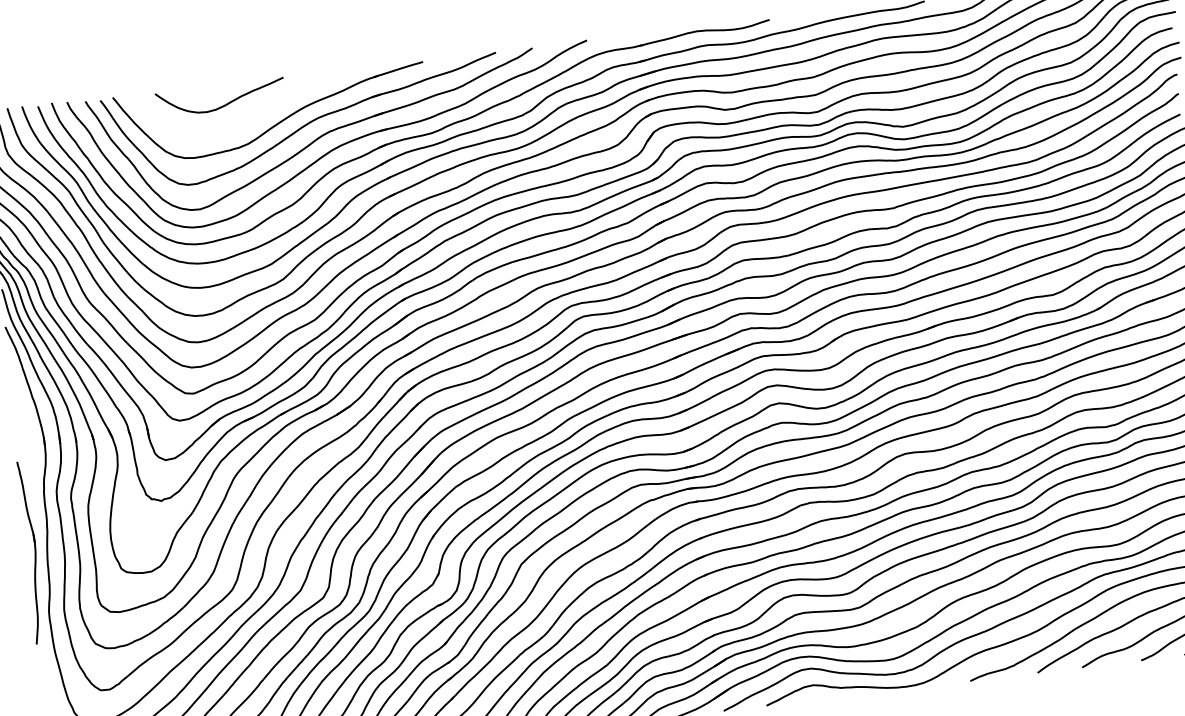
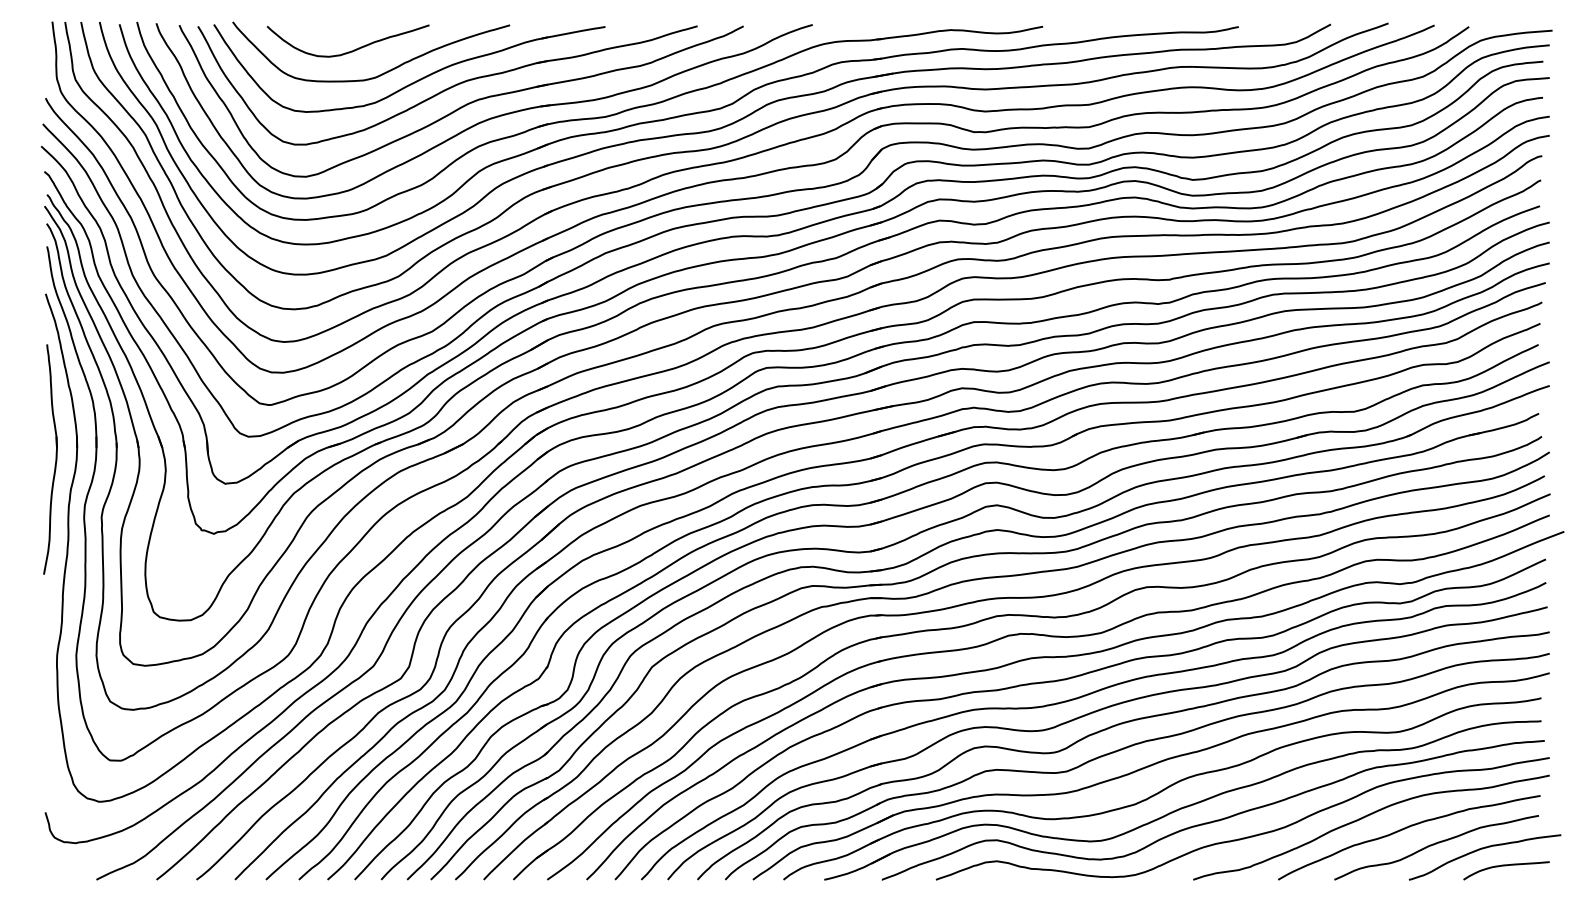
curve: (250, 120) -> (381, 73), added
part: (30, 552) -> (50, 459), moved

